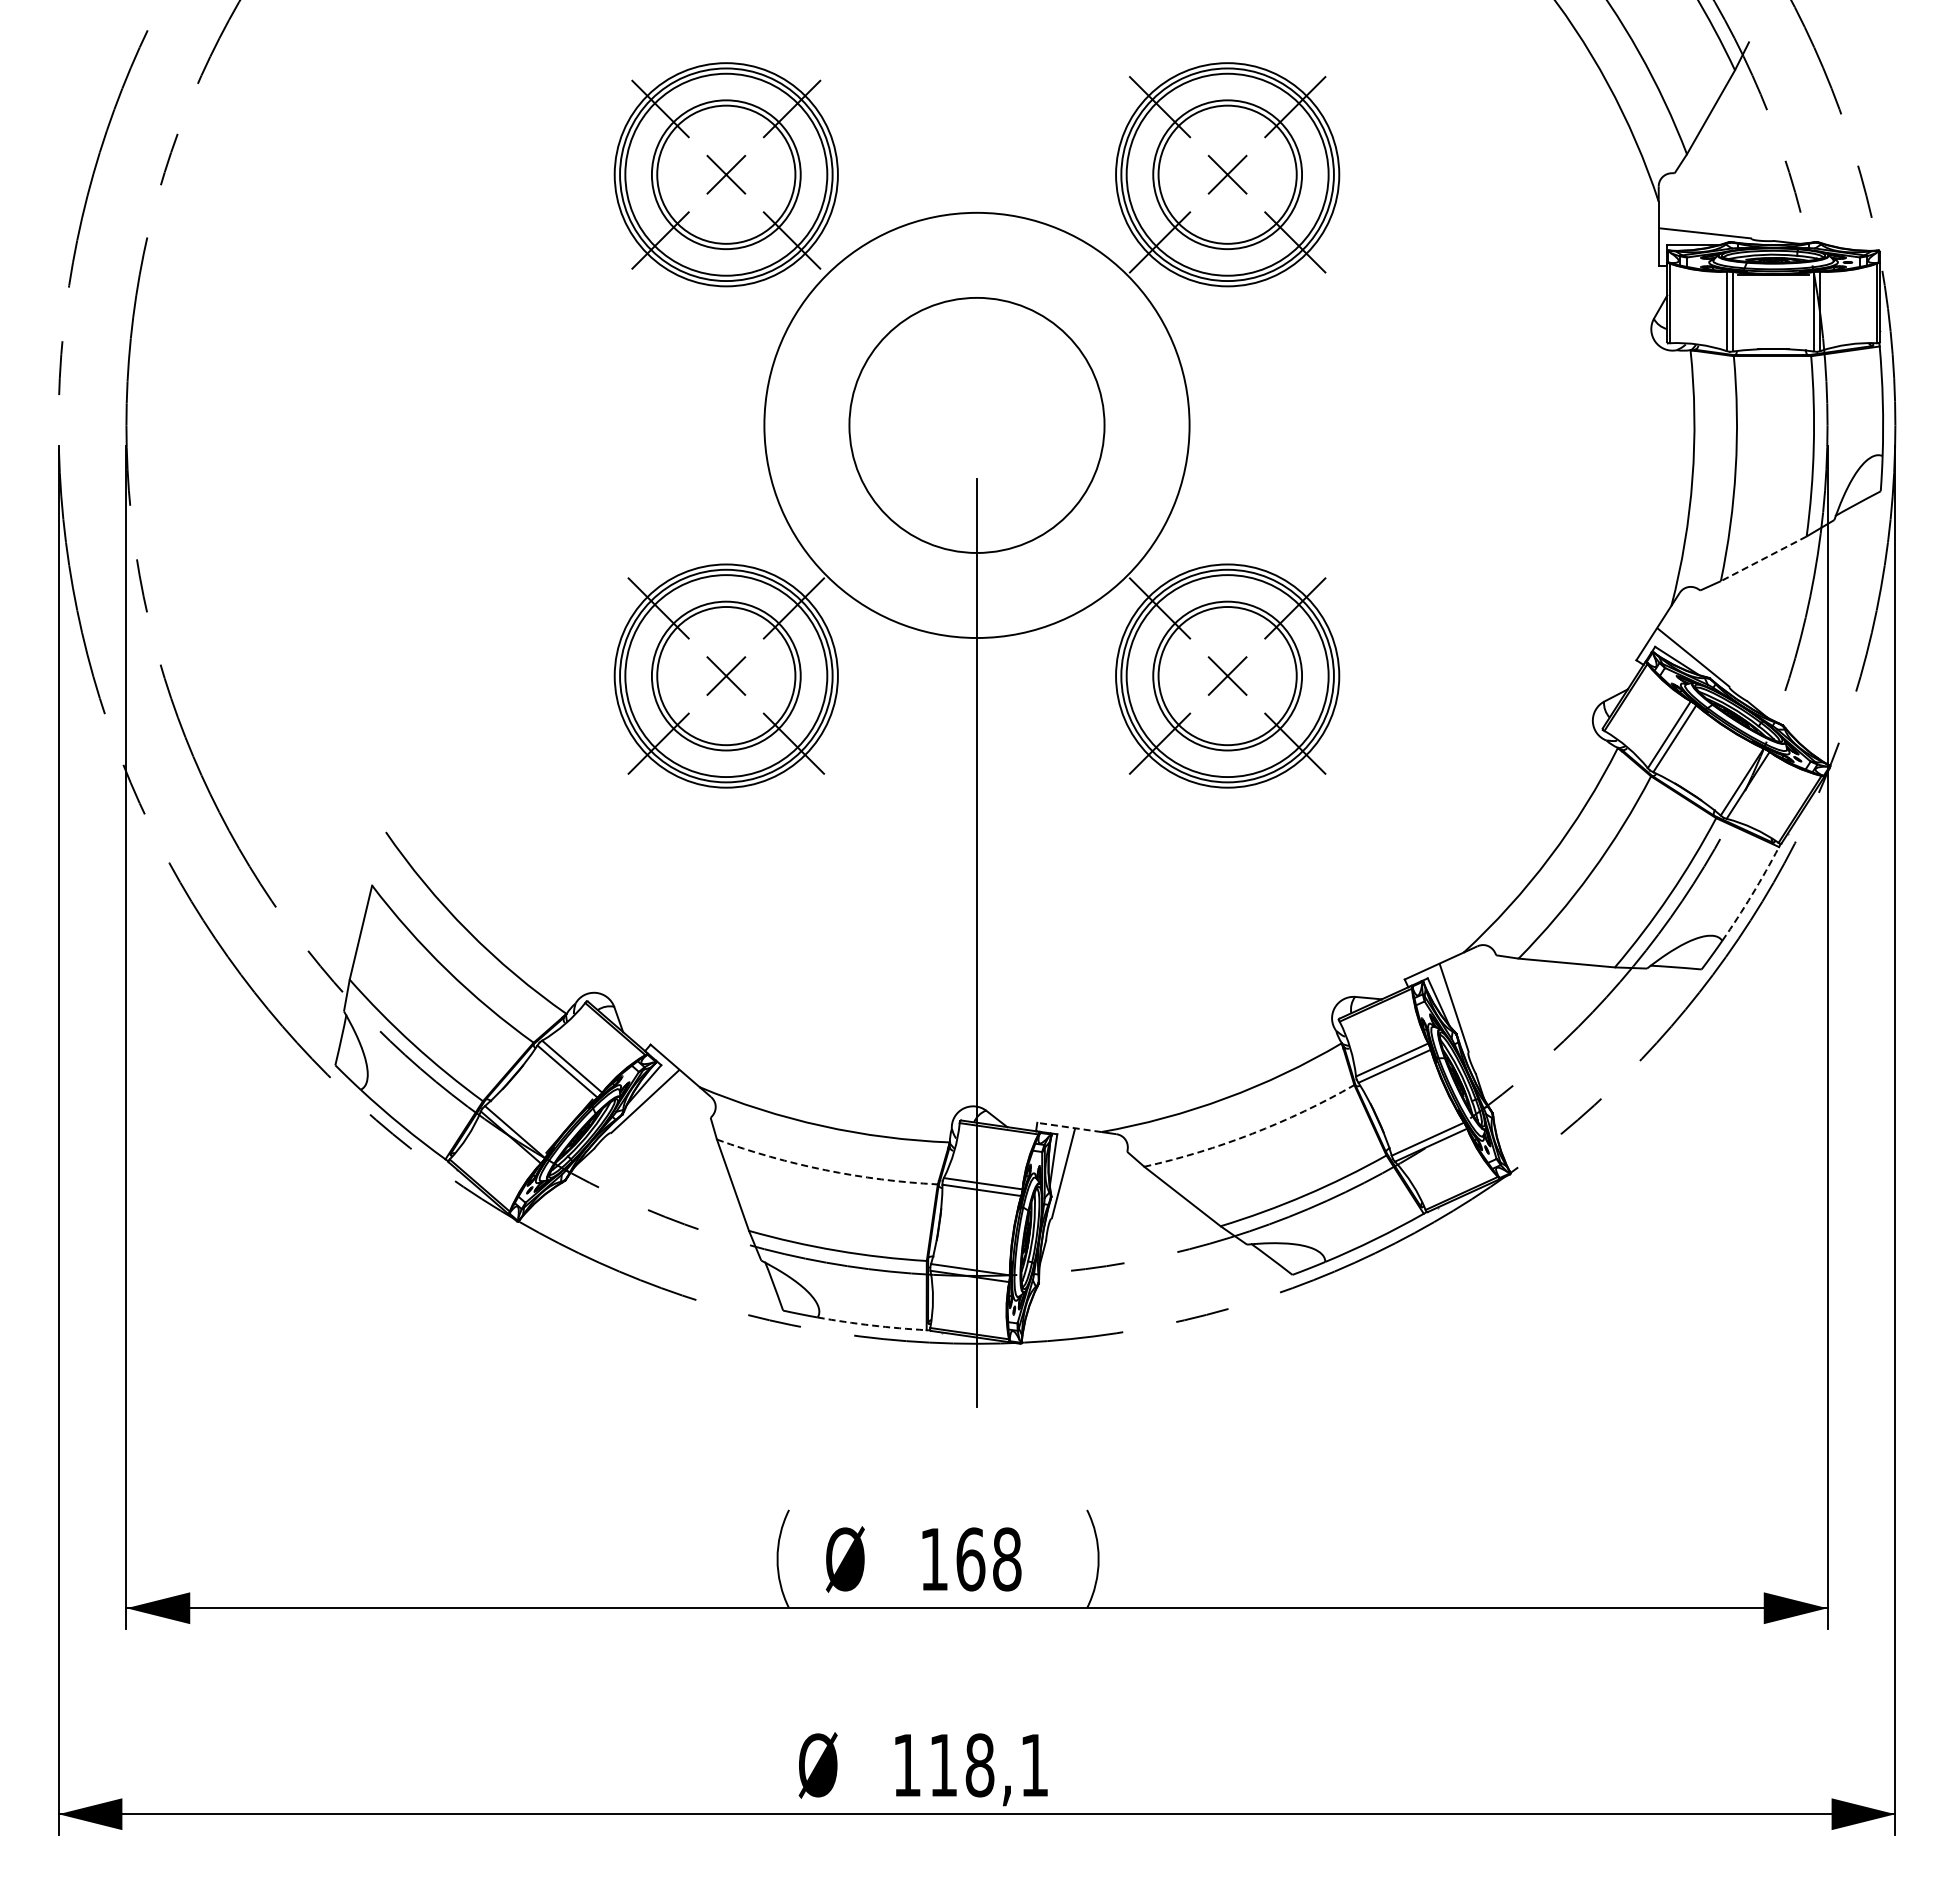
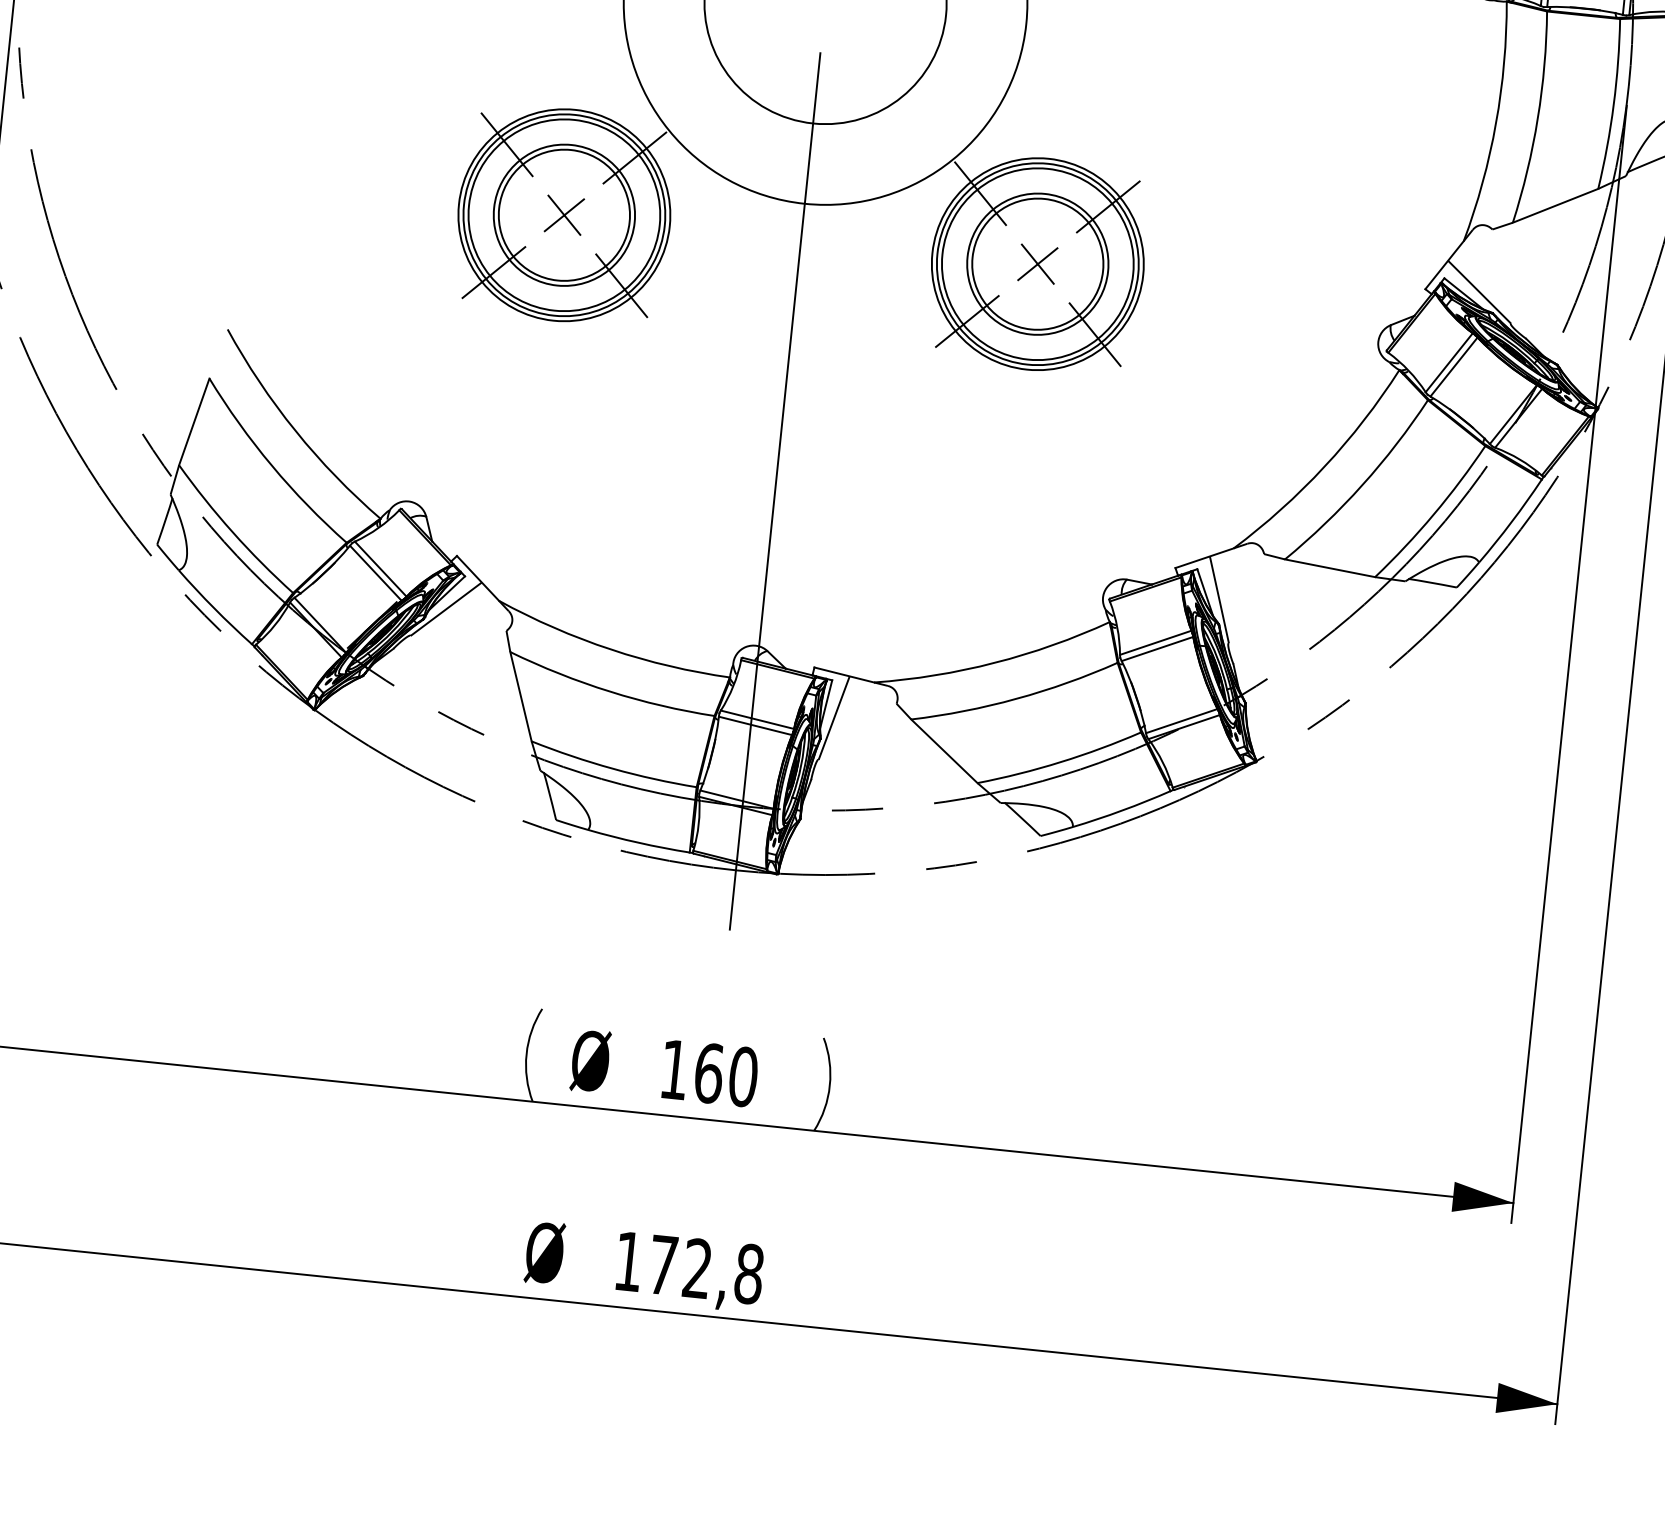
line: (1763, 559) -> (1555, 206), dashed -> solid
arc: (1752, 894) -> (1512, 521), dashed -> solid
line: (1068, 1127) -> (843, 674), dashed -> solid
arc: (1252, 1133) -> (1016, 698), dashed -> solid
arc: (825, 1170) -> (609, 691), dashed -> solid
arc: (872, 1325) -> (639, 842), dashed -> solid
text: (1006, 1559) -> (742, 1076), 168 -> 160
text: (989, 1765) -> (706, 1269), 118,1 -> 172,8

